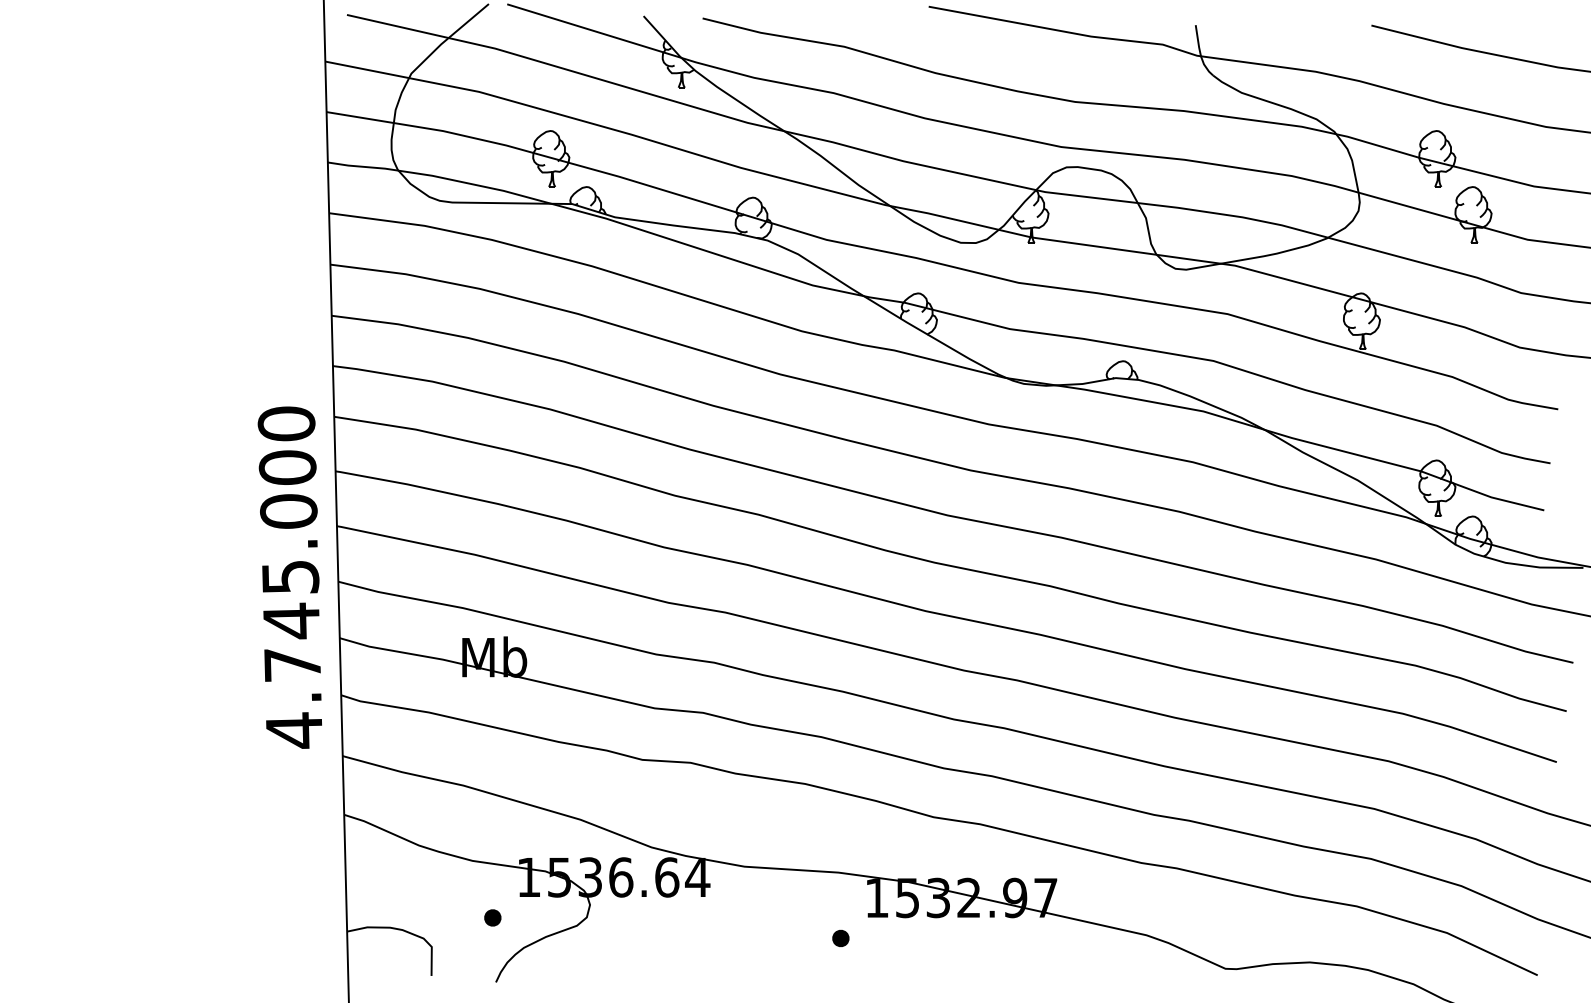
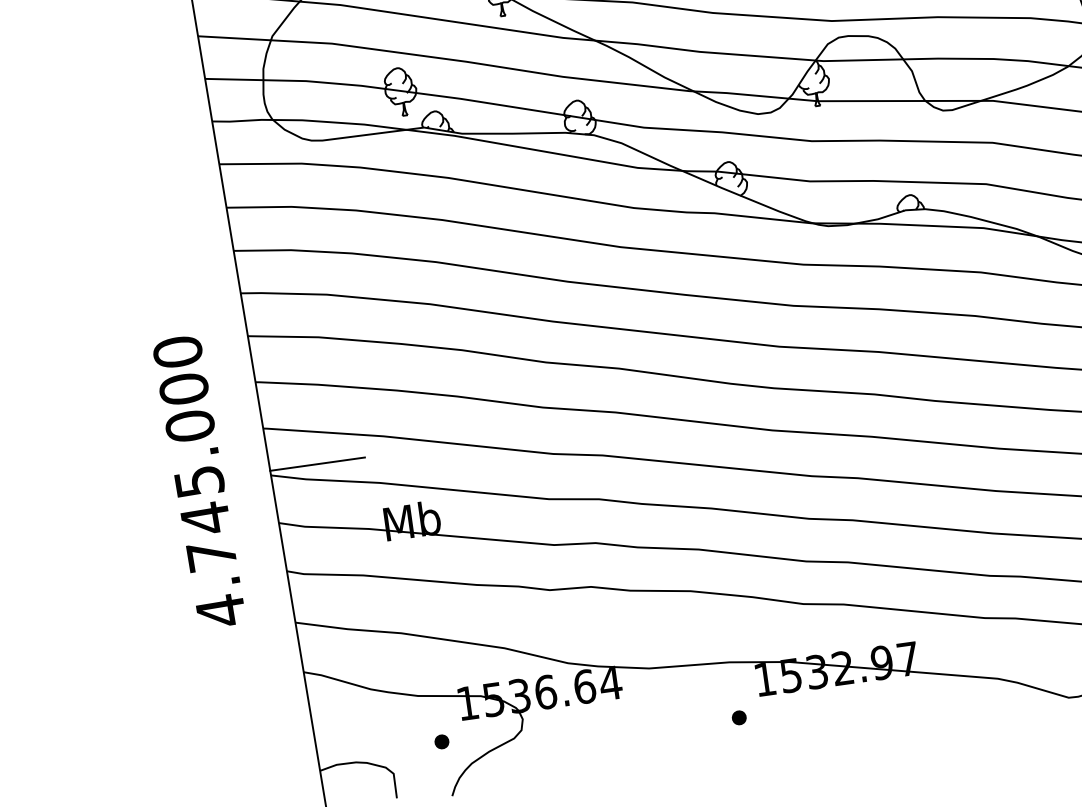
line: (393, 576) -> (317, 464), added
text: (289, 577) -> (198, 481), moved

